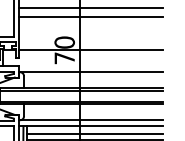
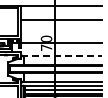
line: (89, 16) -> (60, 24), removed
line: (91, 72) -> (61, 55), solid -> dashed

